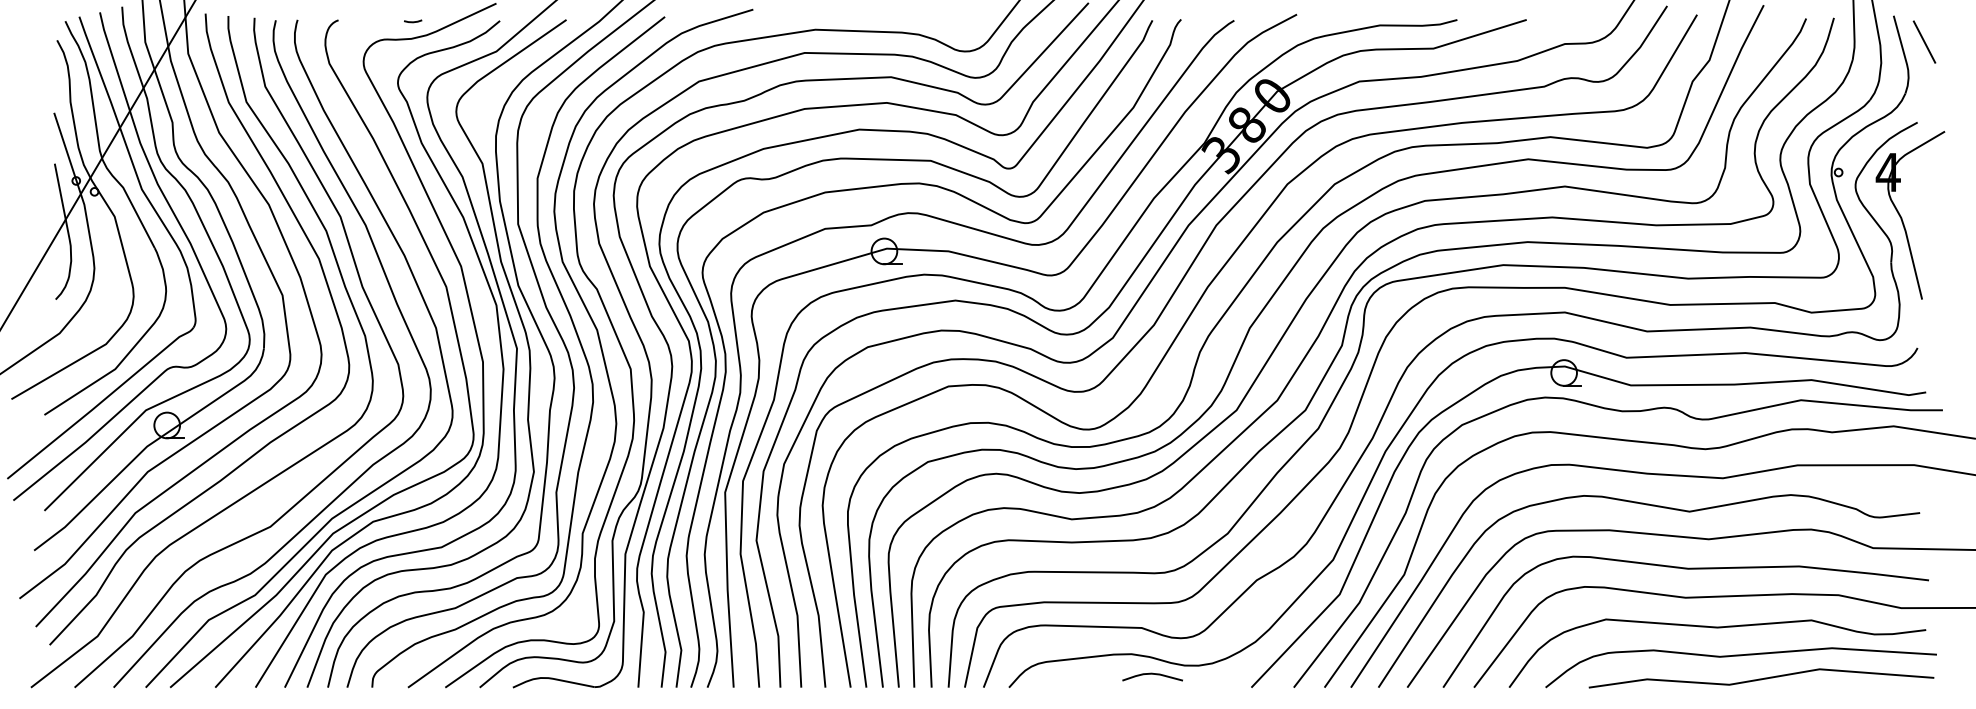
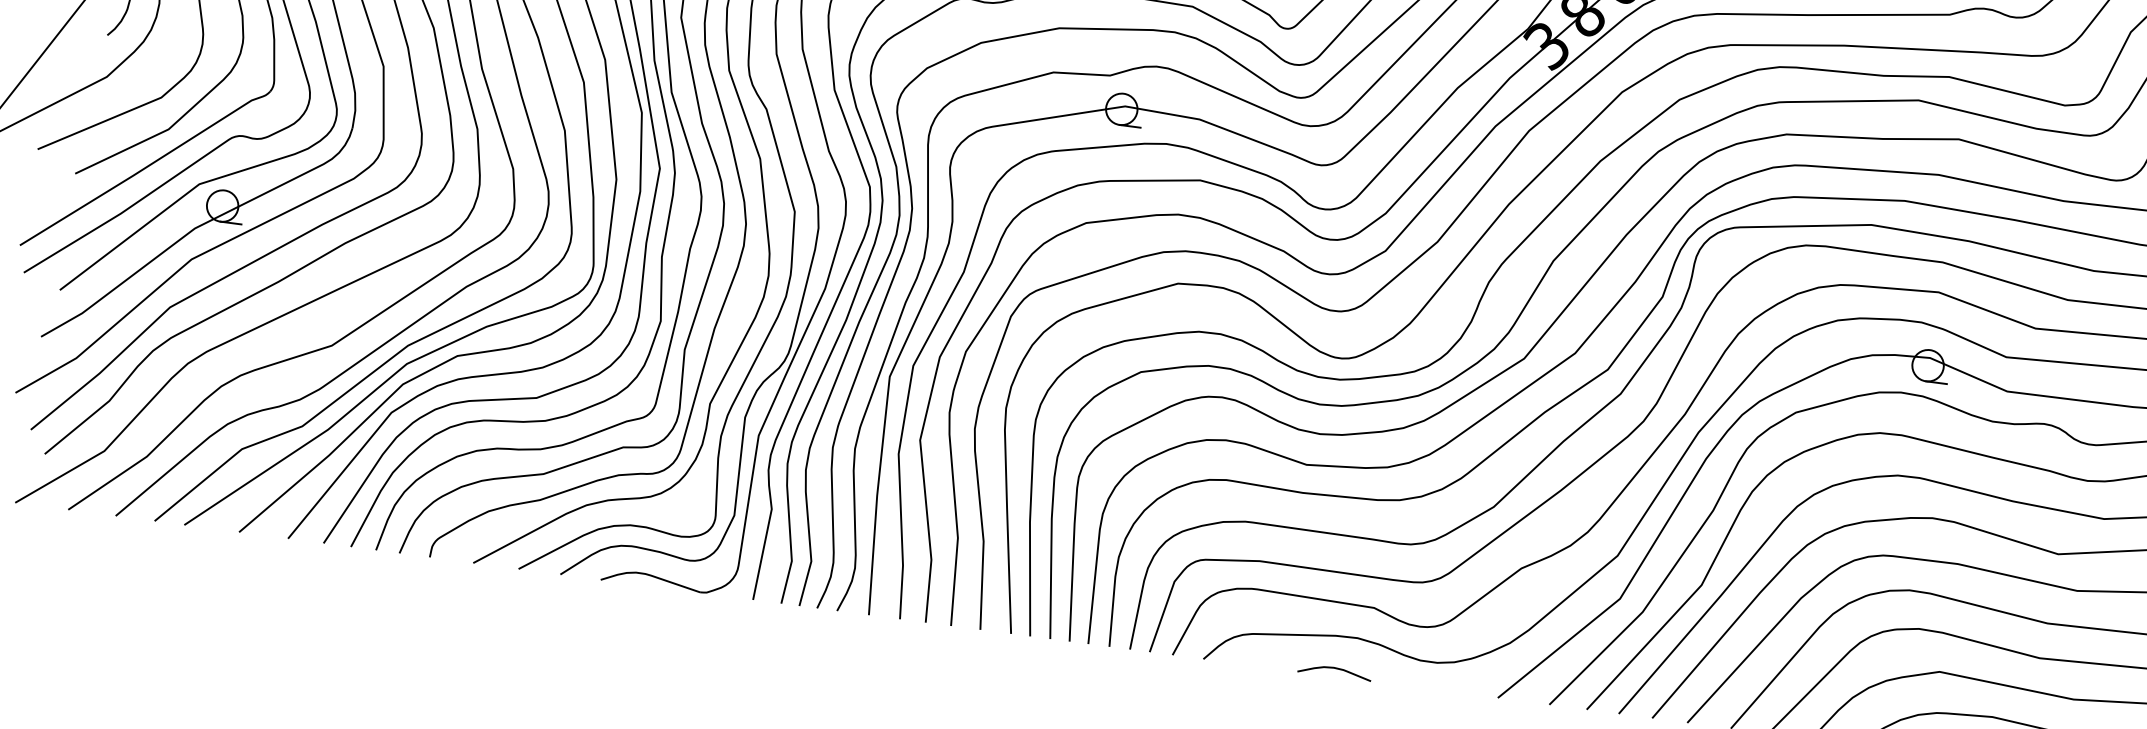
curve: (1152, 674) -> (1334, 668), moved

